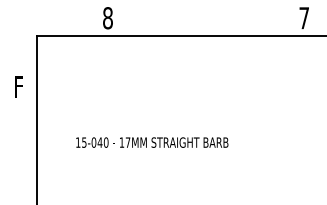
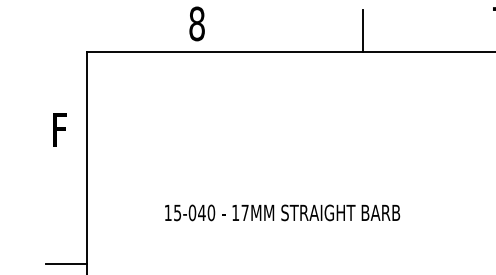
line: (215, 22) -> (363, 30), added
text: (152, 142) -> (282, 212), moved
line: (23, 173) -> (66, 263), added

